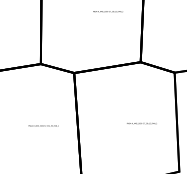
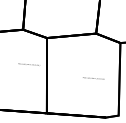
text: (43, 125) -> (29, 64), moved

